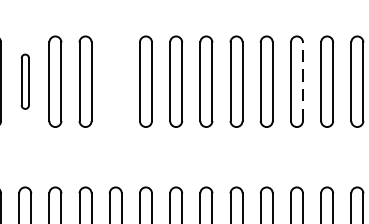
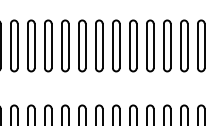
part: (25, 80) -> (14, 45), size x1.67
part: (116, 80) -> (65, 45), added
line: (302, 80) -> (170, 45), dashed -> solid

